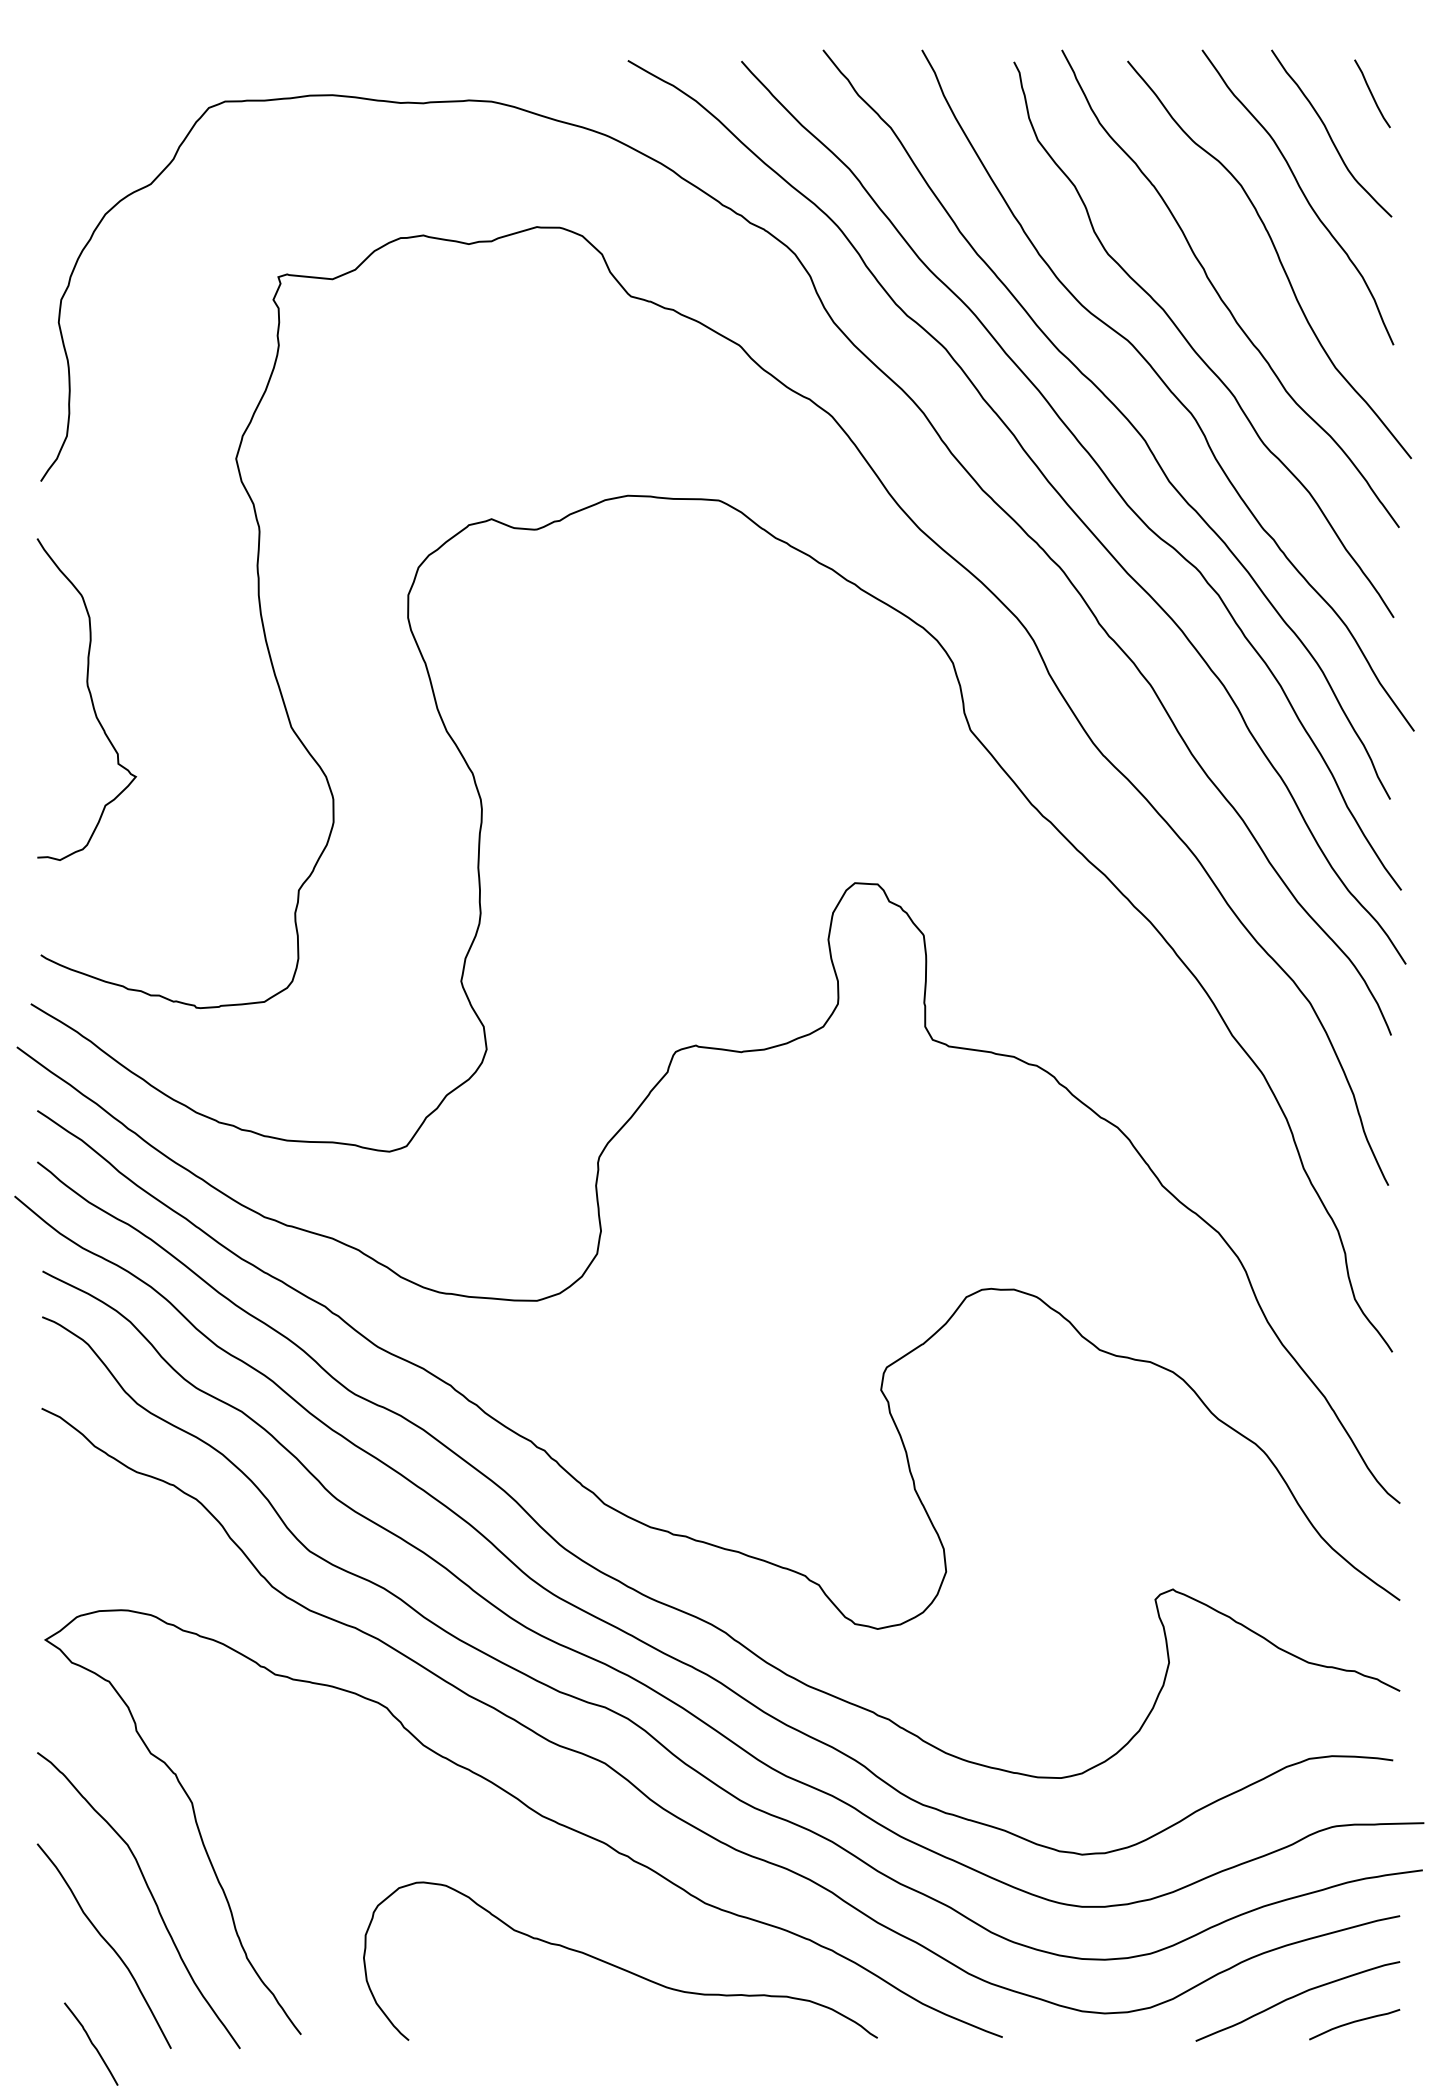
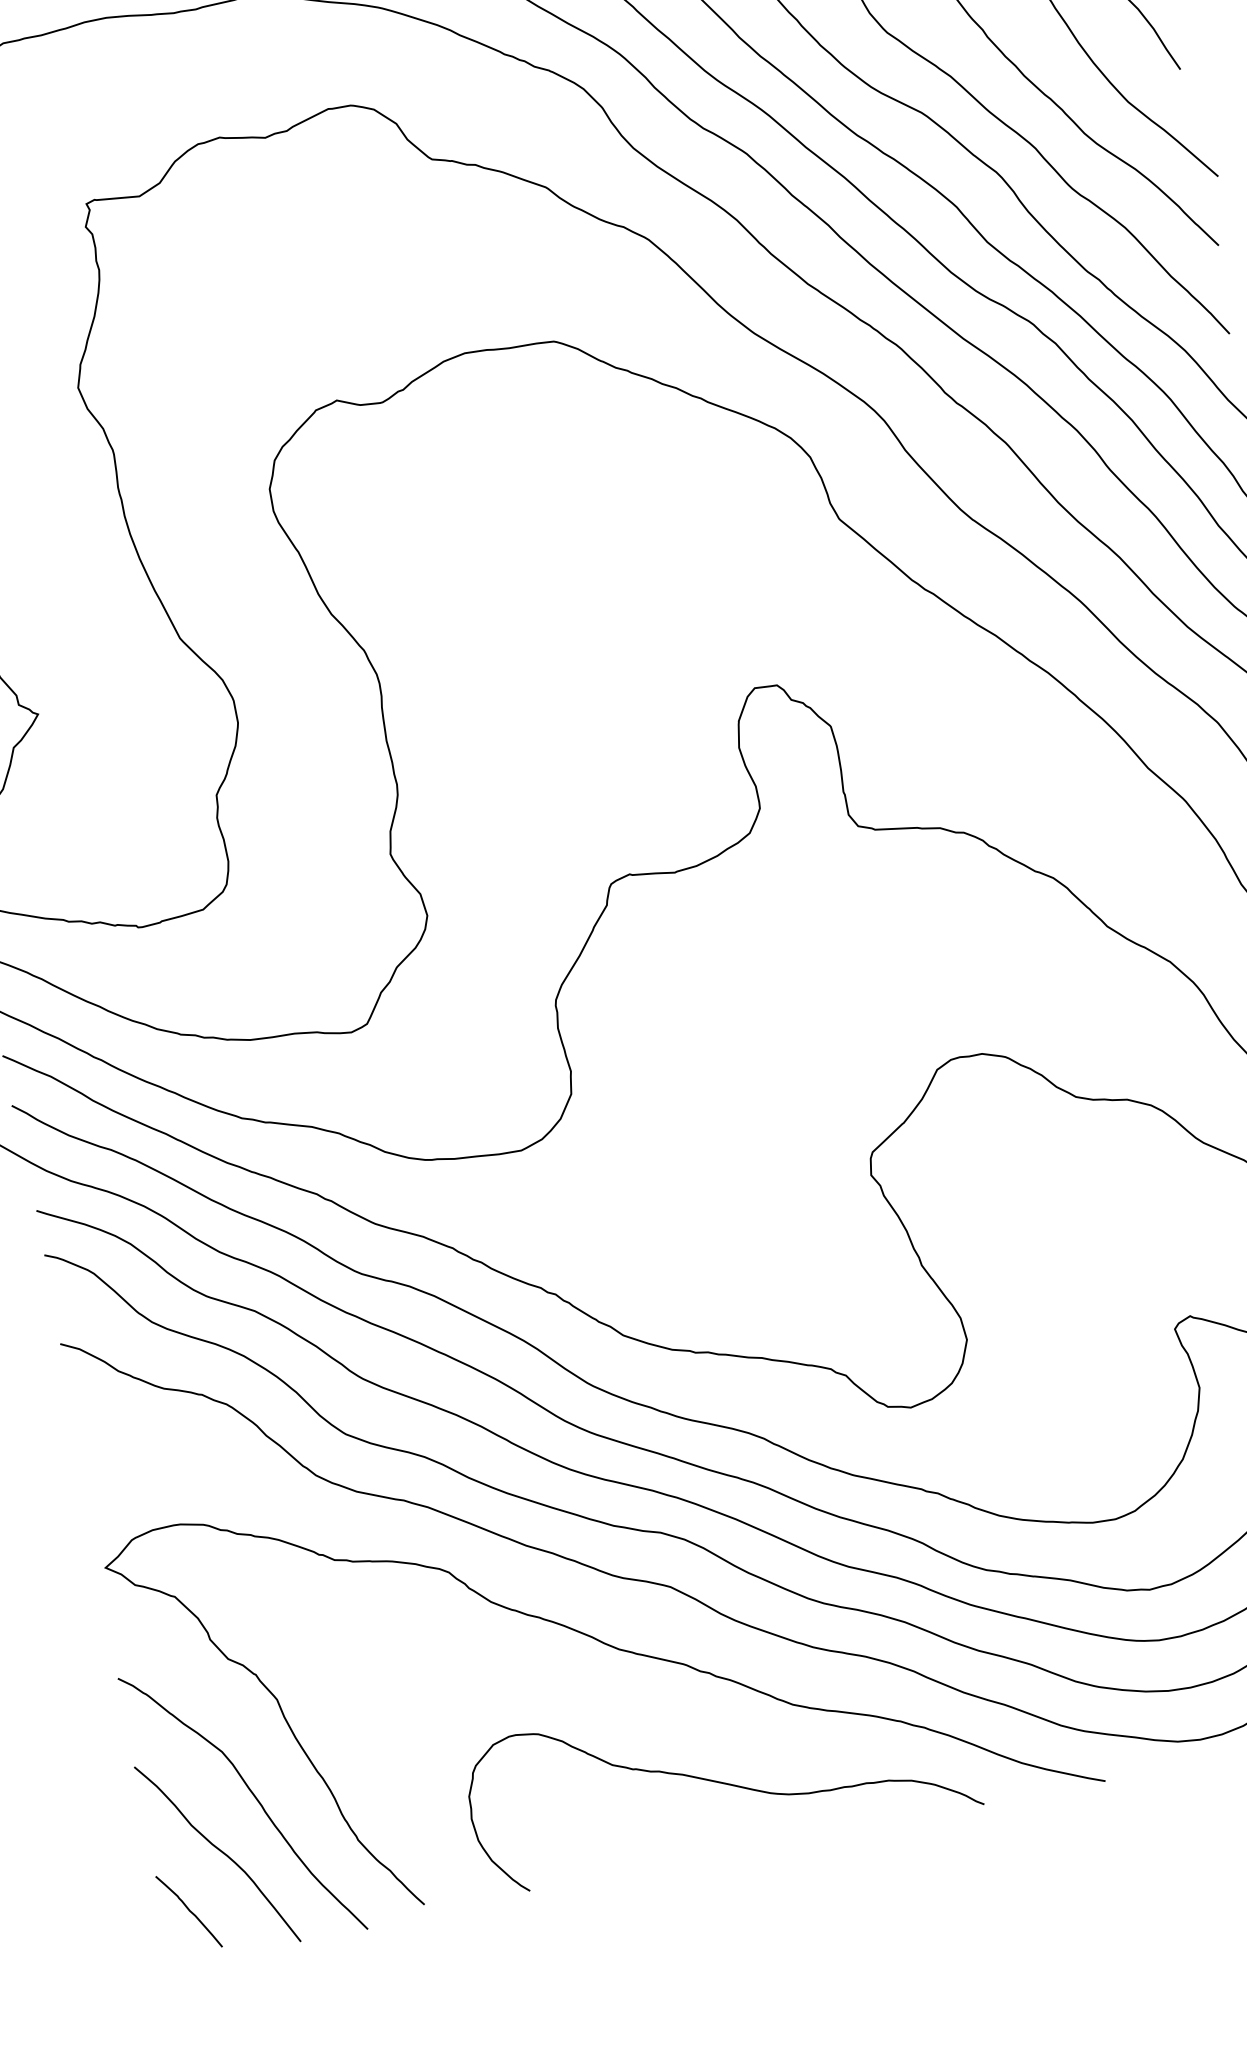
curve: (91, 2043) -> (189, 1911), moved

